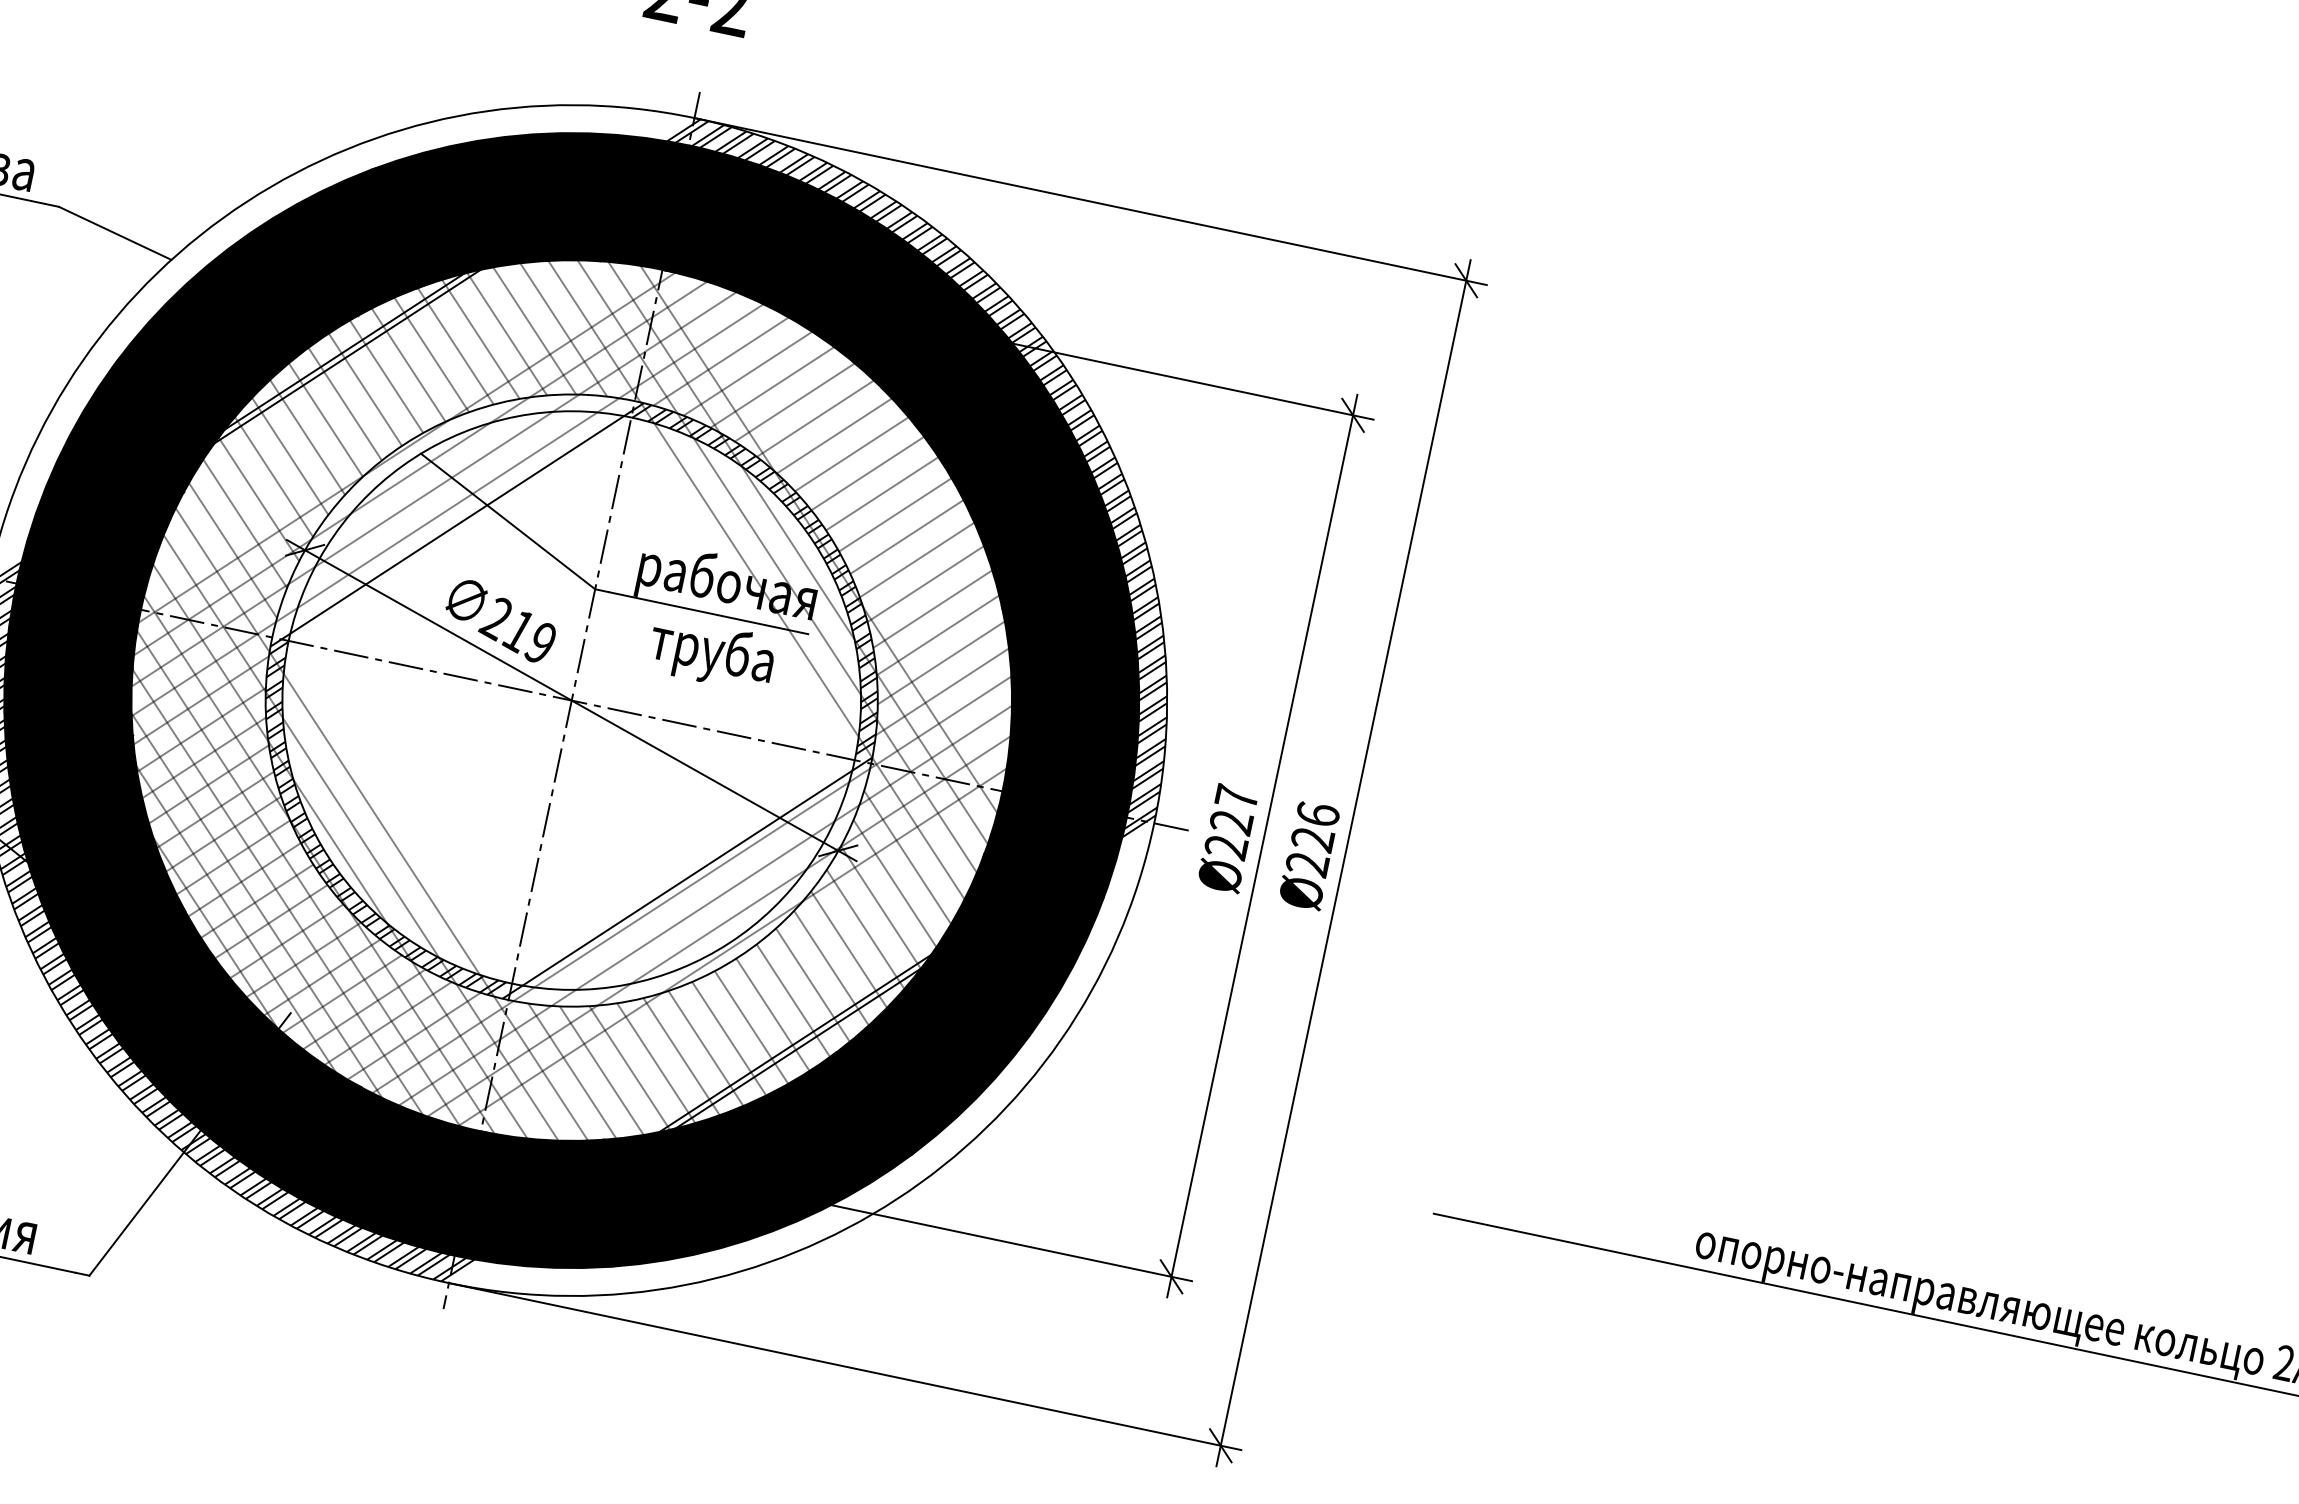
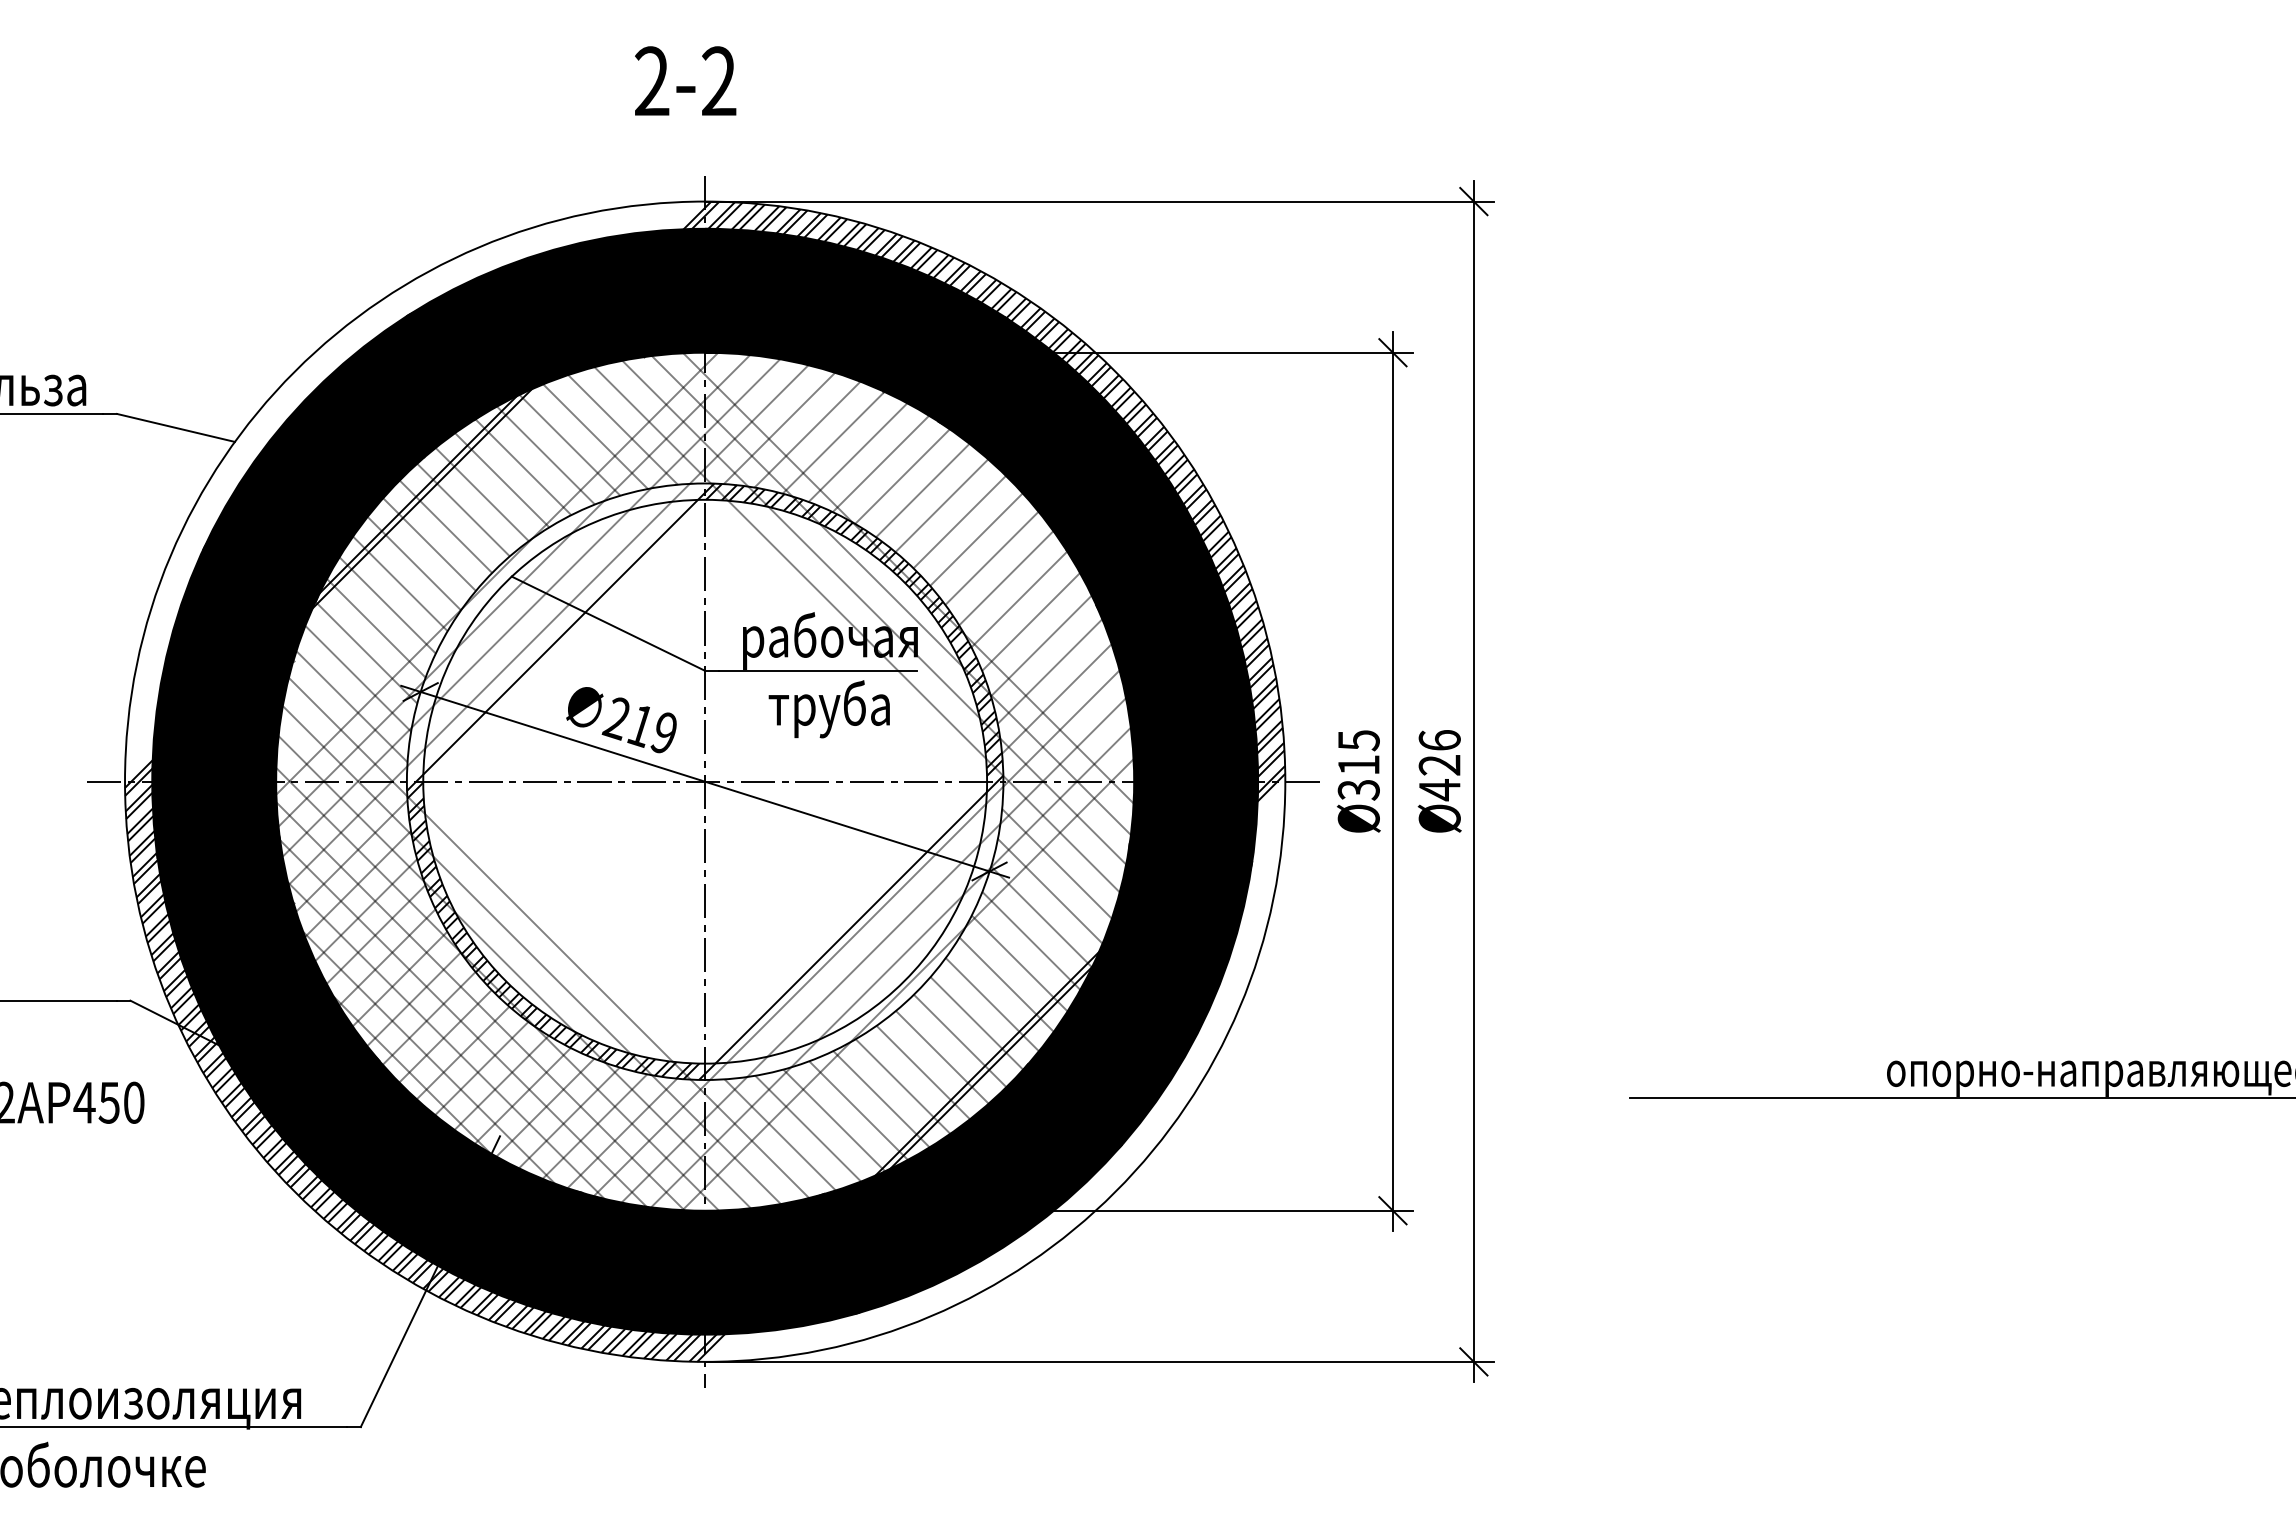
text: (1231, 822) -> (1358, 765), Ø227 -> Ø315
text: (1307, 864) -> (1439, 790), Ø226 -> Ø426

